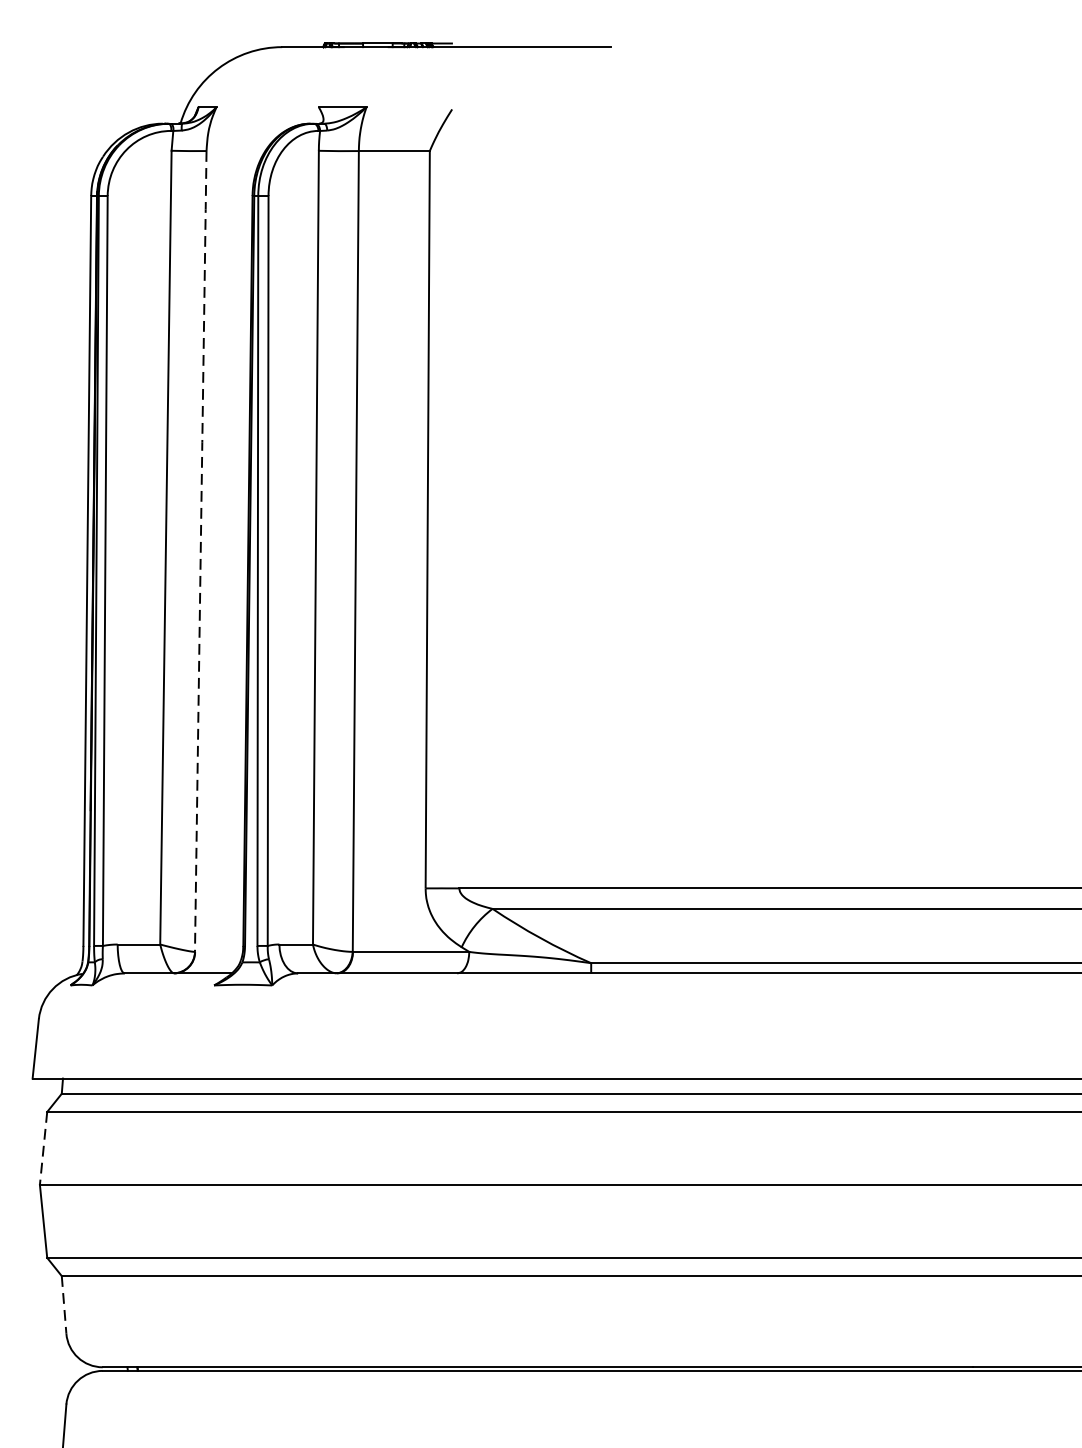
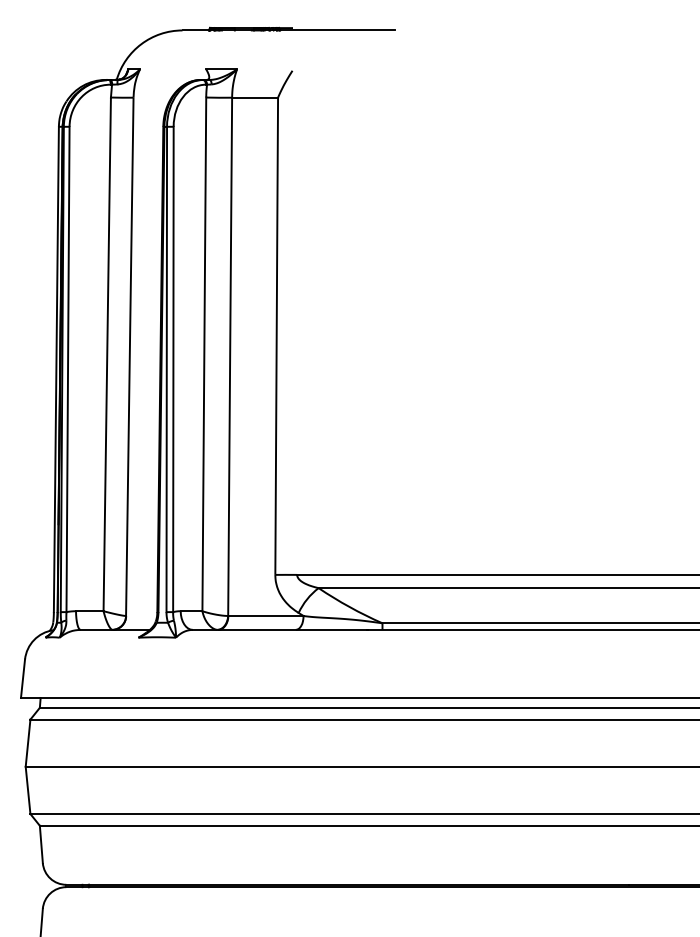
line: (200, 549) -> (129, 355), dashed -> solid
line: (44, 1148) -> (28, 743), dashed -> solid
line: (64, 1304) -> (41, 844), dashed -> solid

